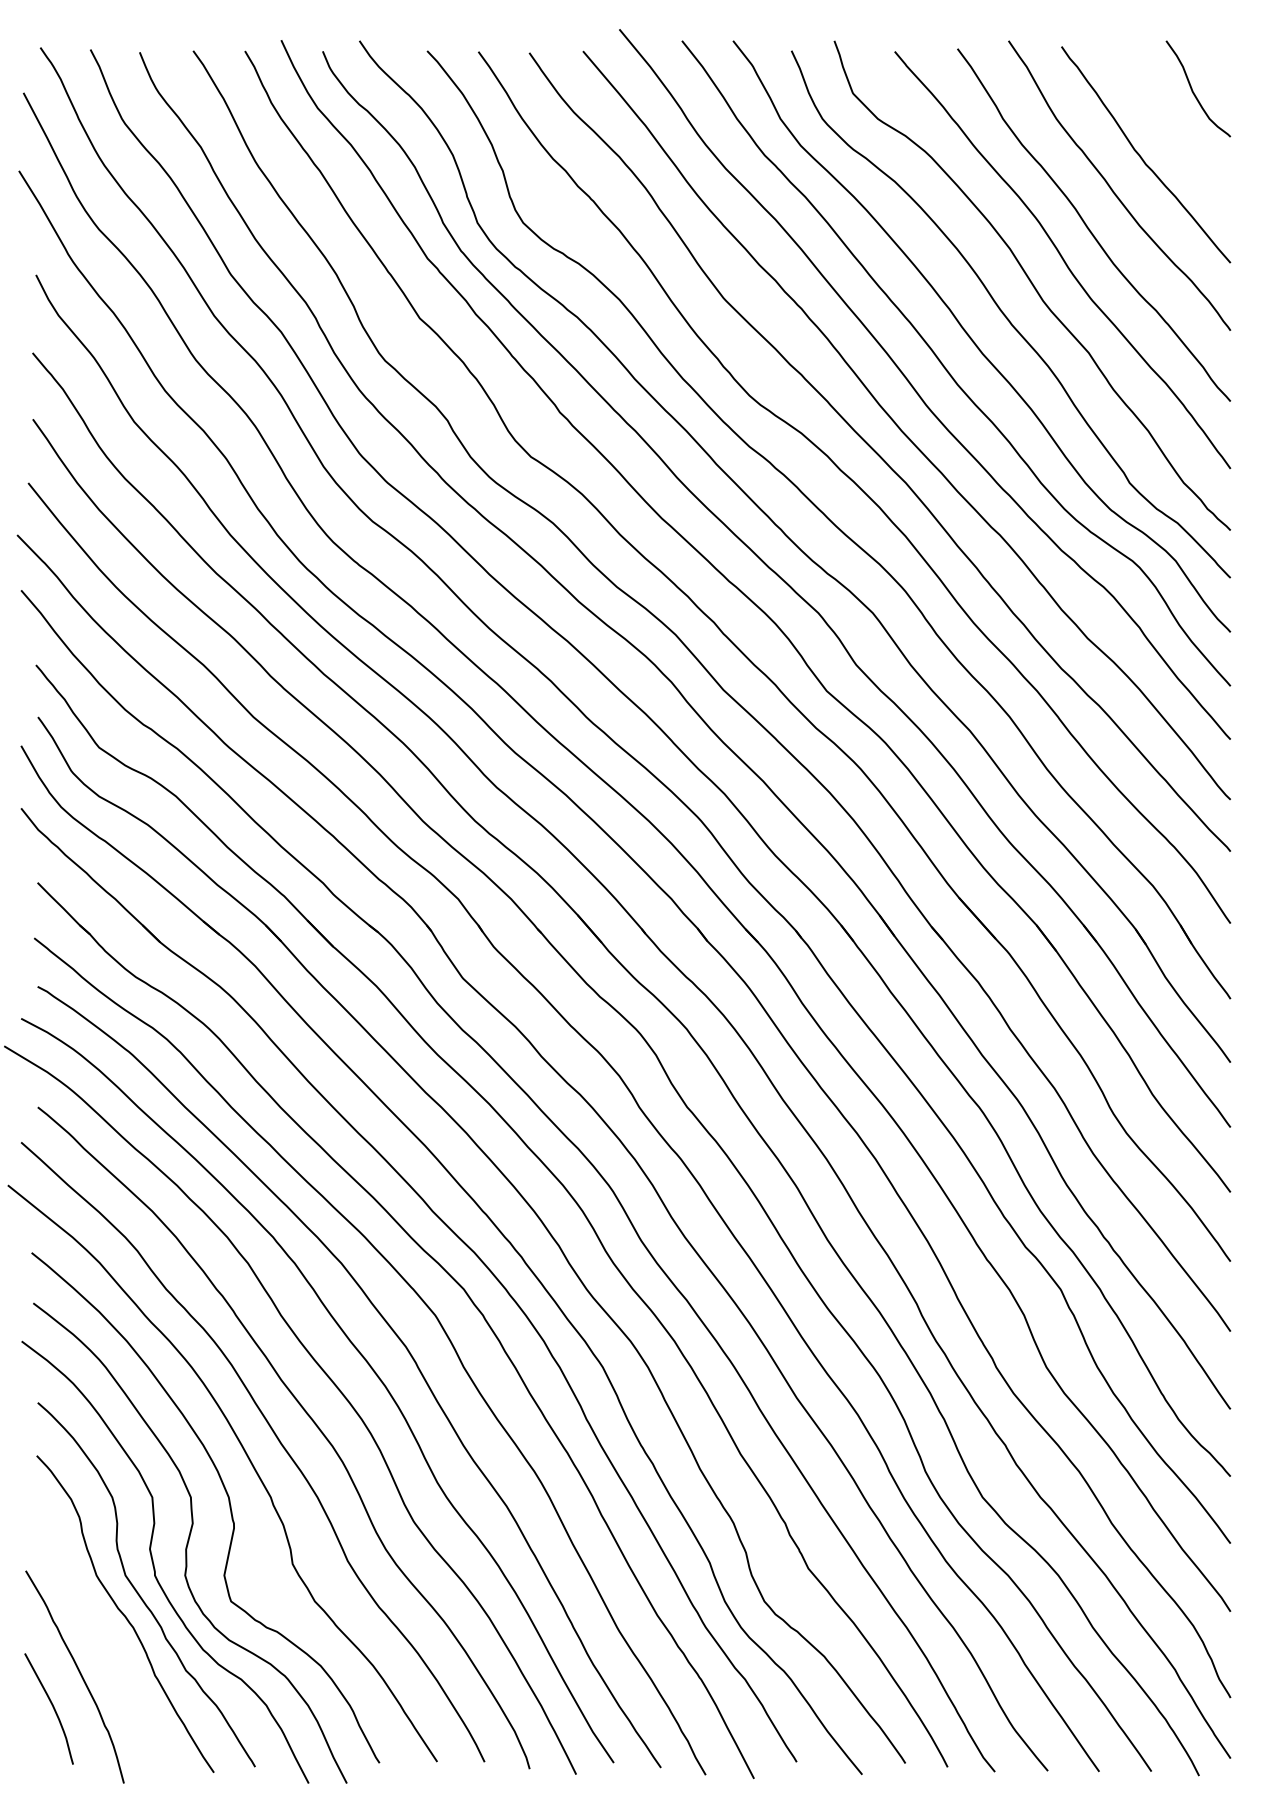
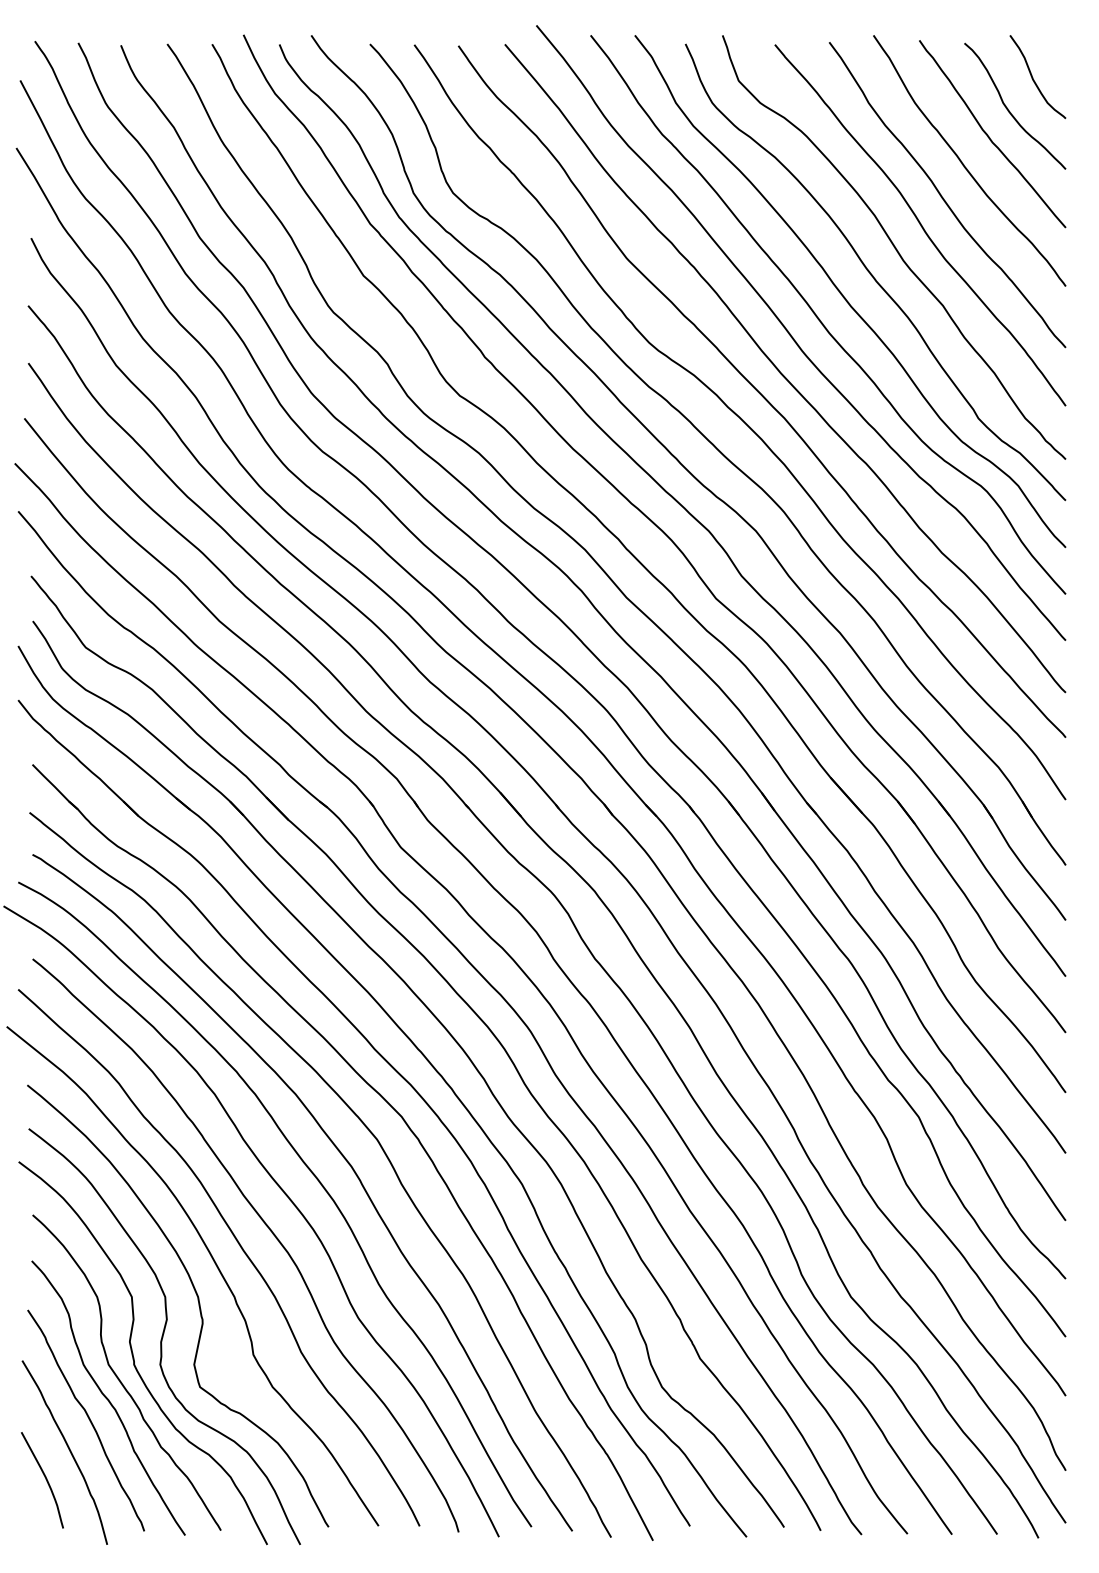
curve: (1164, 125) -> (1008, 108), added
curve: (102, 1638) -> (88, 1419), added

